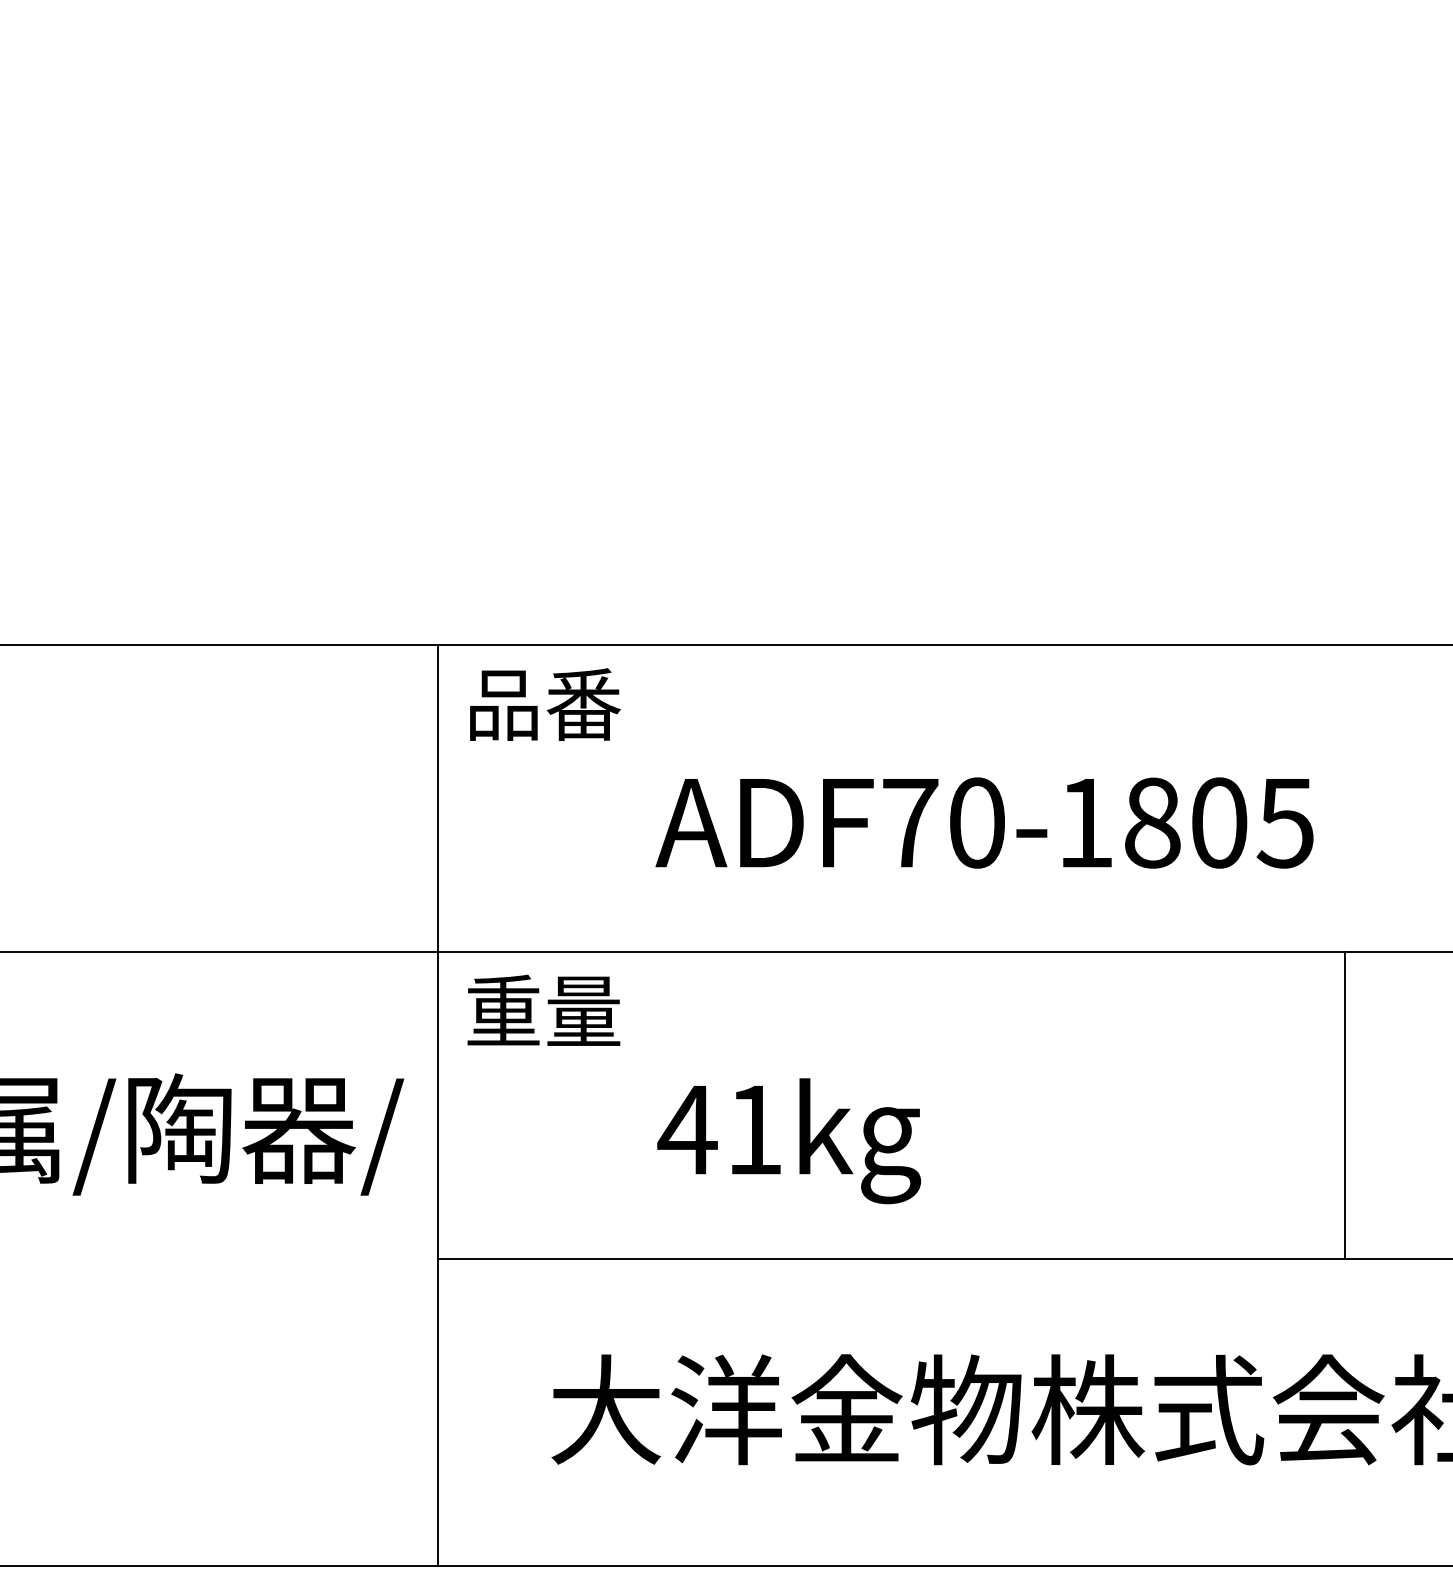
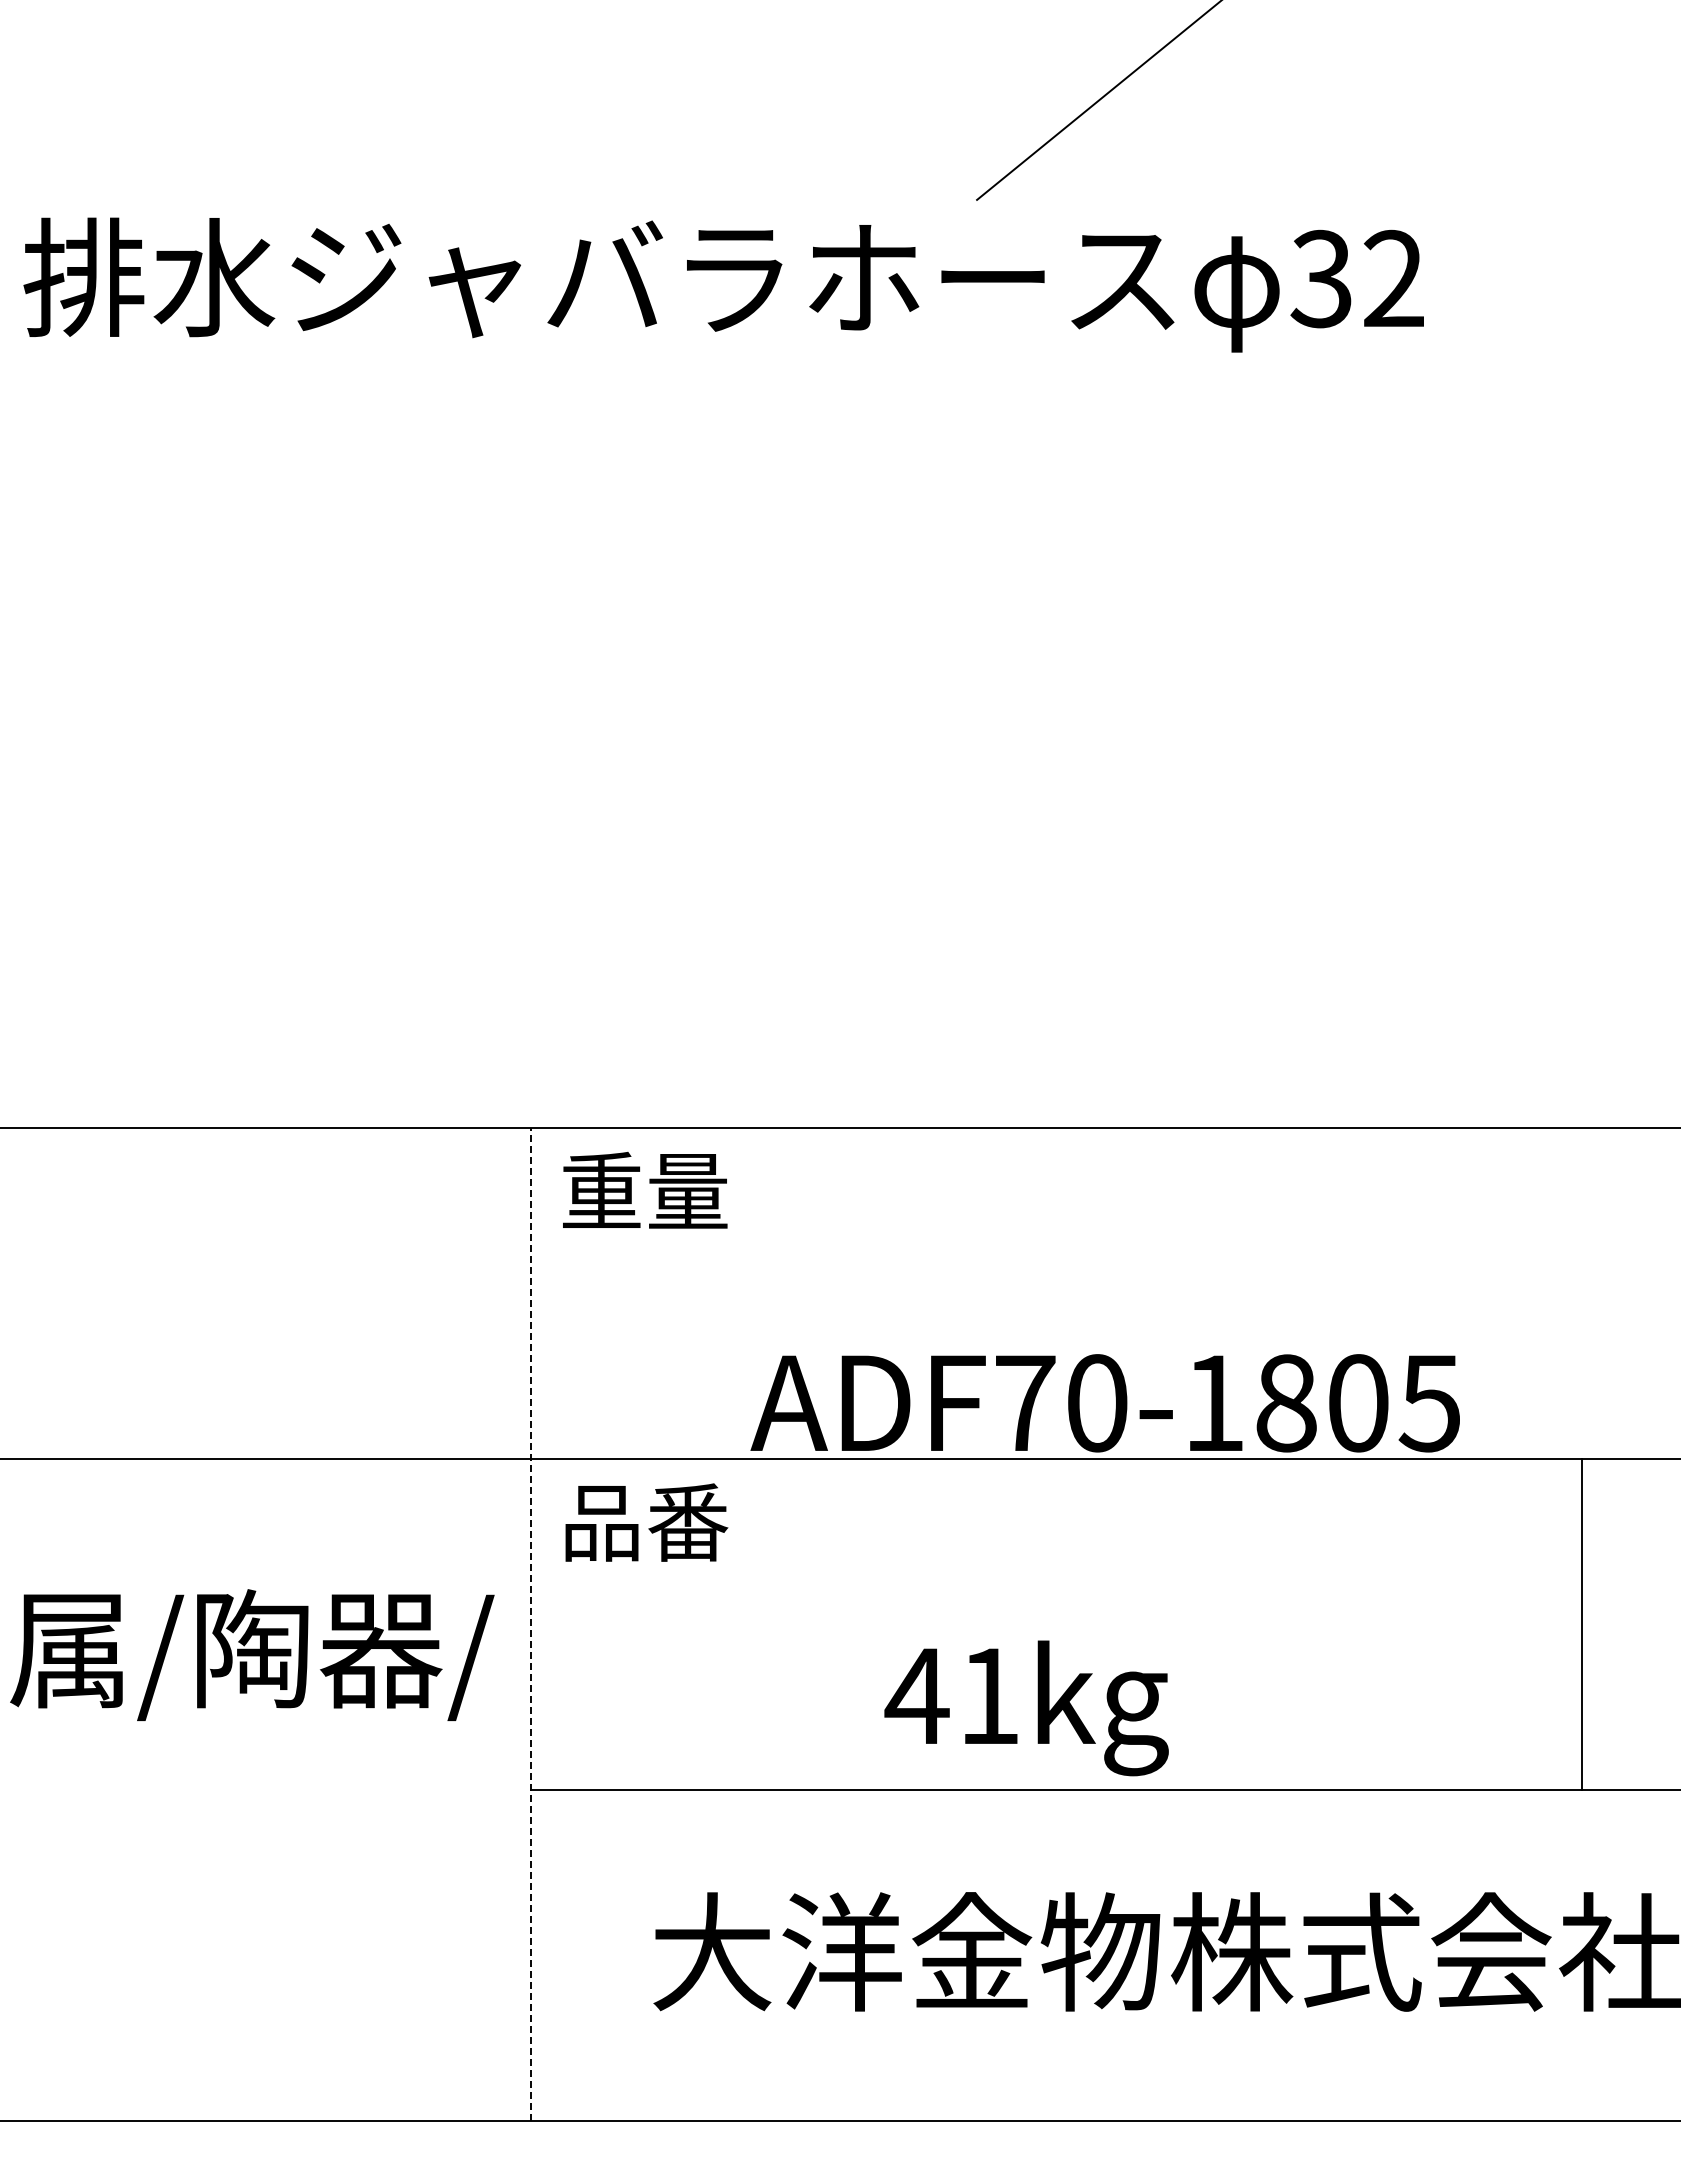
text: (544, 703) -> (645, 1190), 品番 -> 重量
text: (983, 823) -> (1104, 1403), moved
text: (544, 1010) -> (645, 1521), 重量 -> 品番
line: (438, 1105) -> (531, 1623), solid -> dashed
line: (1344, 1105) -> (1581, 1623), moved
text: (789, 1141) -> (1026, 1708), moved

